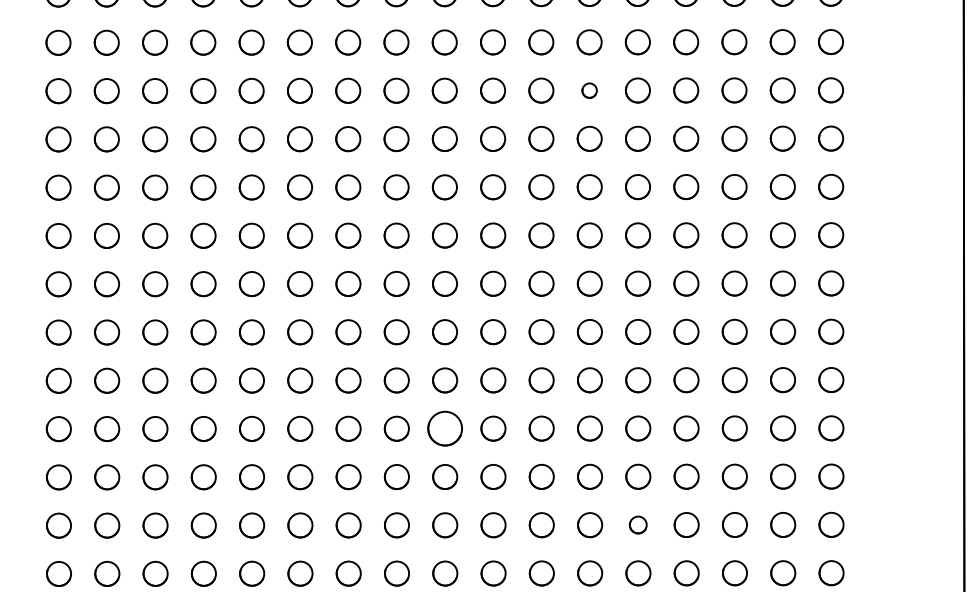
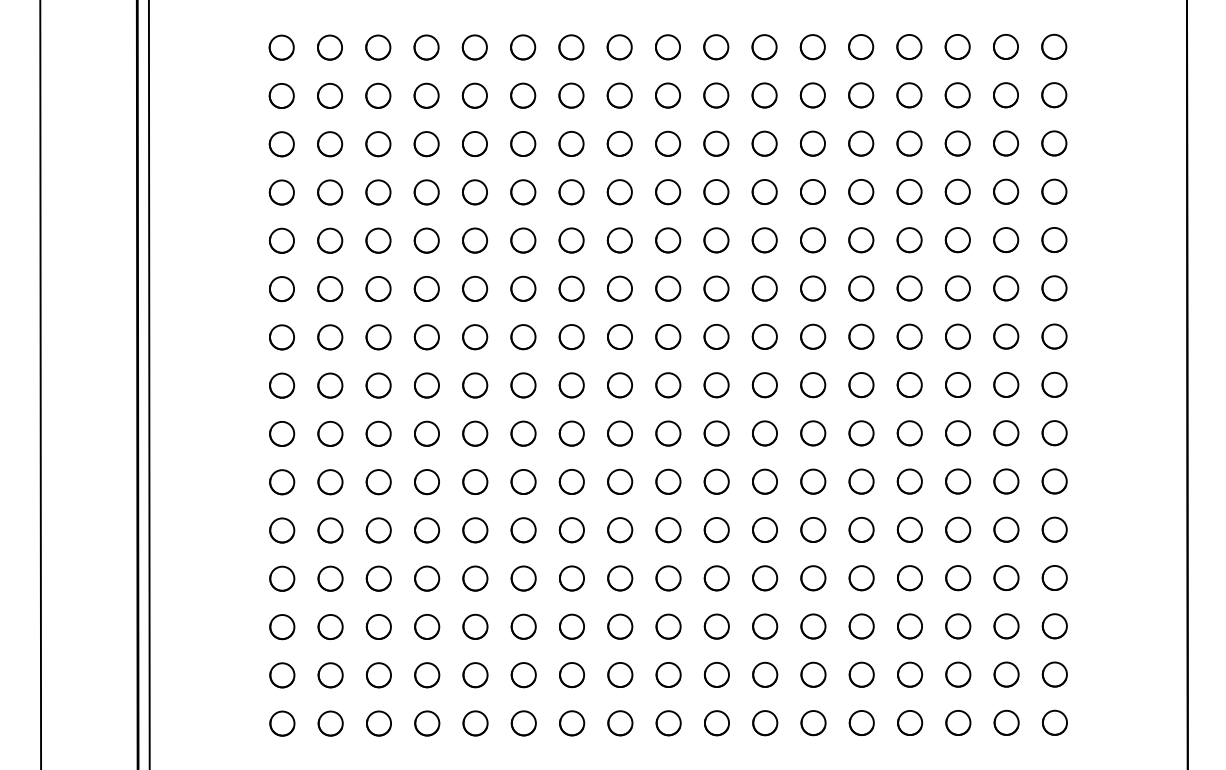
circle: (589, 90) -> (812, 240), size x1.67
circle: (445, 428) -> (668, 578), size x0.71
circle: (638, 524) -> (861, 674), size x1.43

